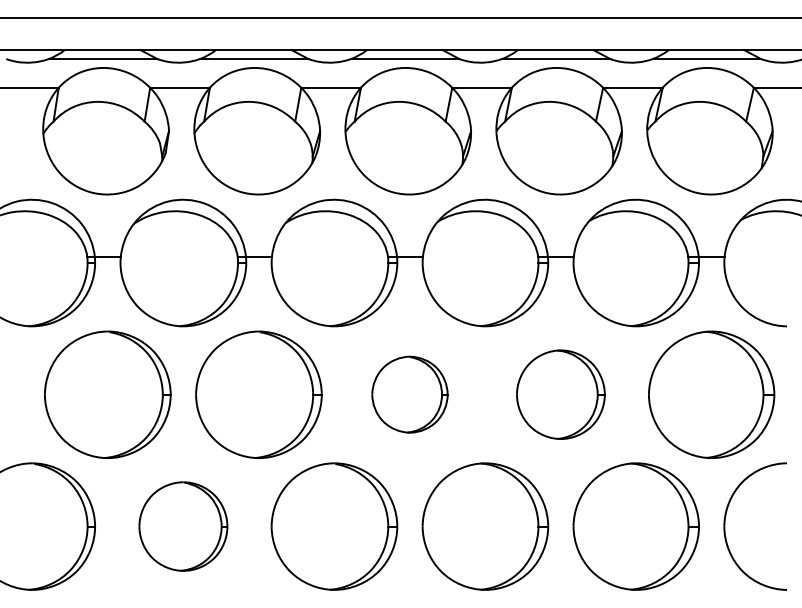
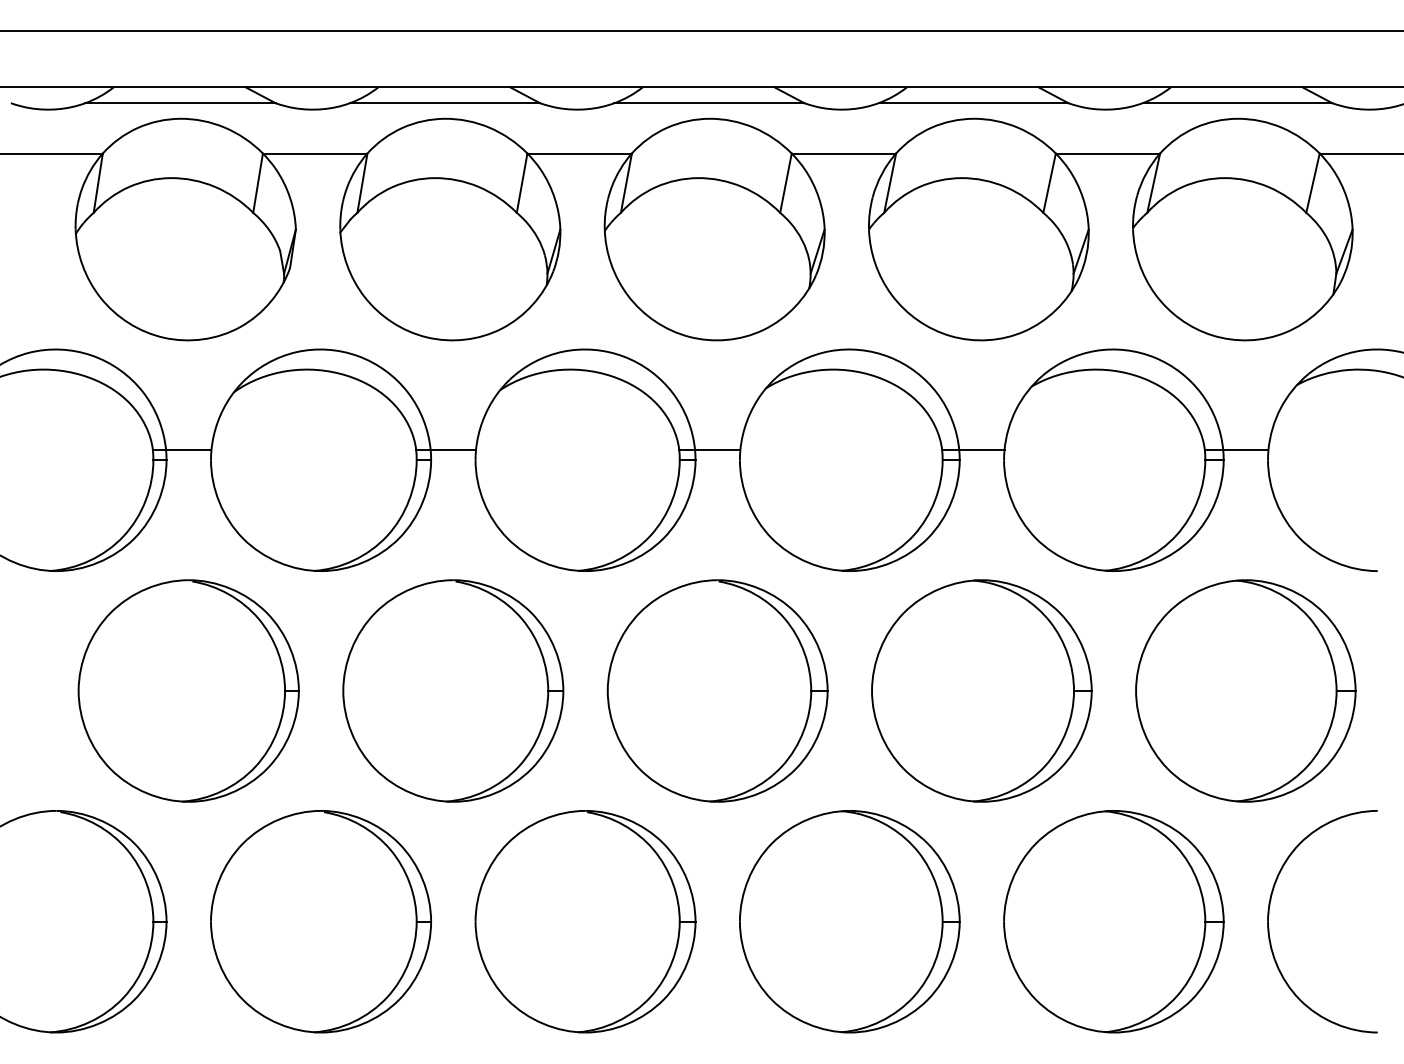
part: (409, 394) -> (716, 690), size x1.67
part: (560, 394) -> (981, 690), size x1.43
part: (183, 526) -> (321, 921), size x1.43

